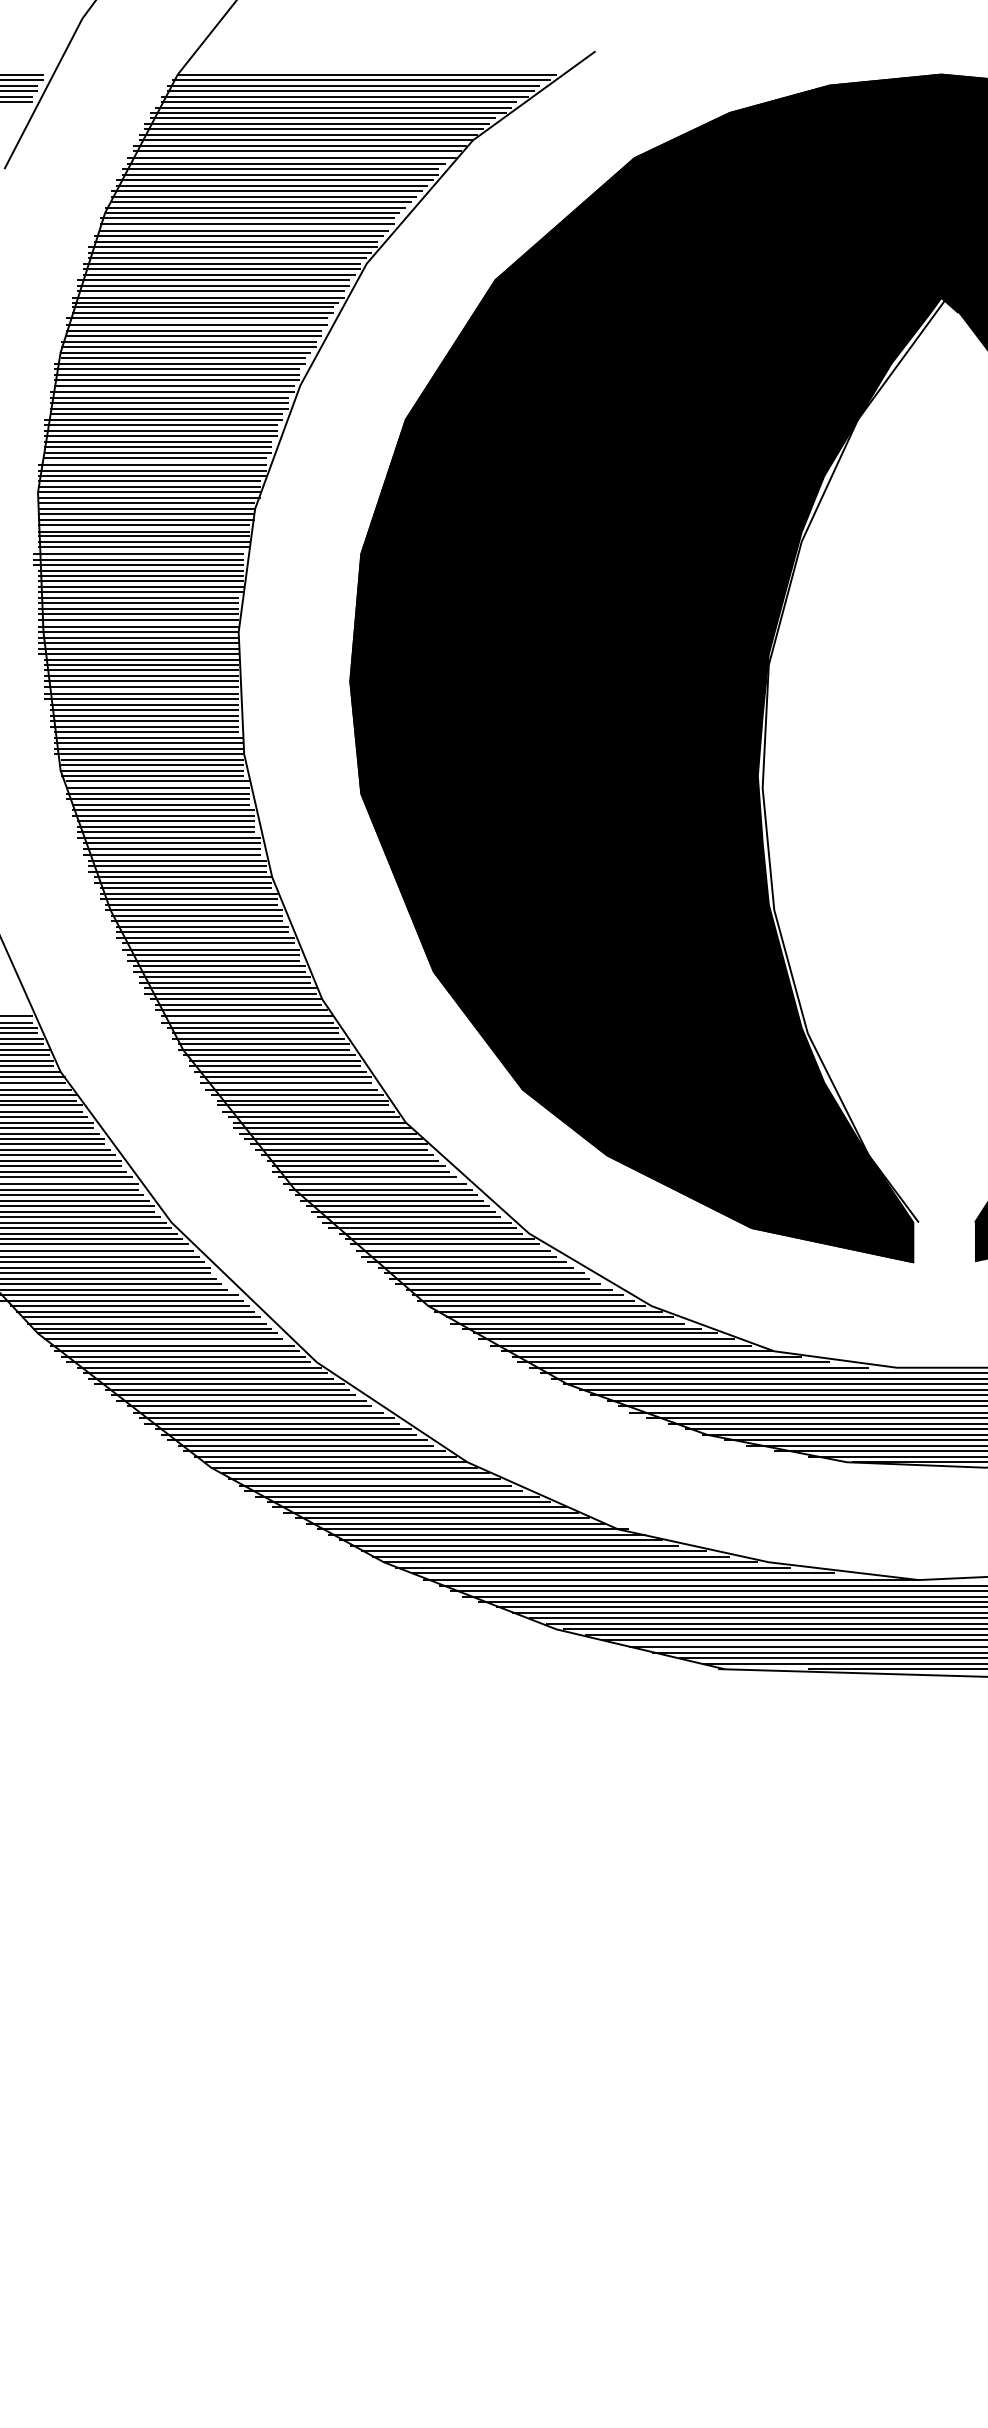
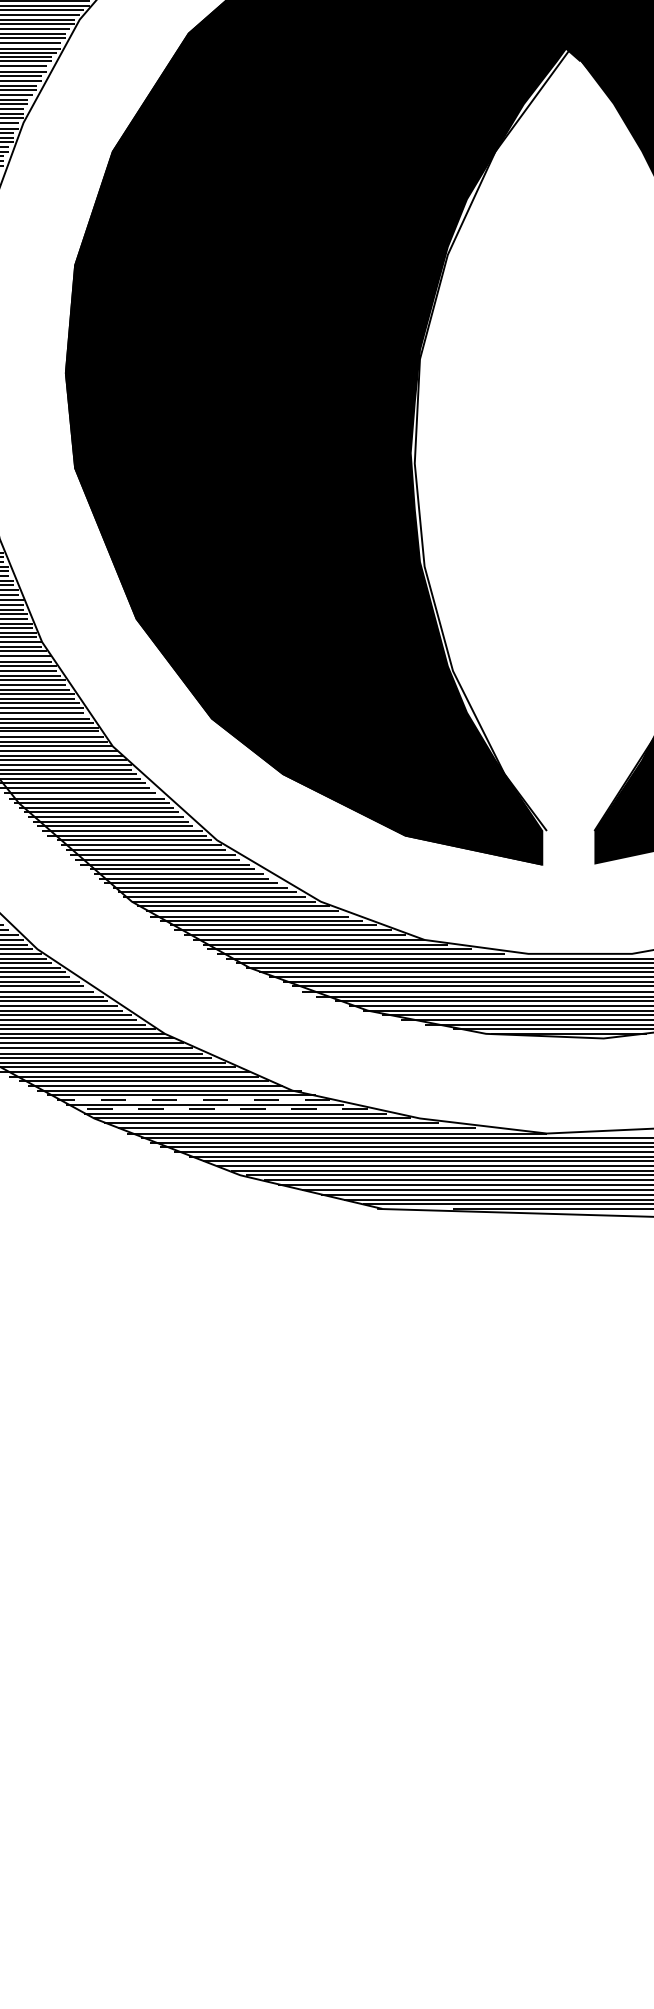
line: (501, 1540) -> (193, 1100), solid -> dashed
line: (534, 1551) -> (221, 1109), solid -> dashed

